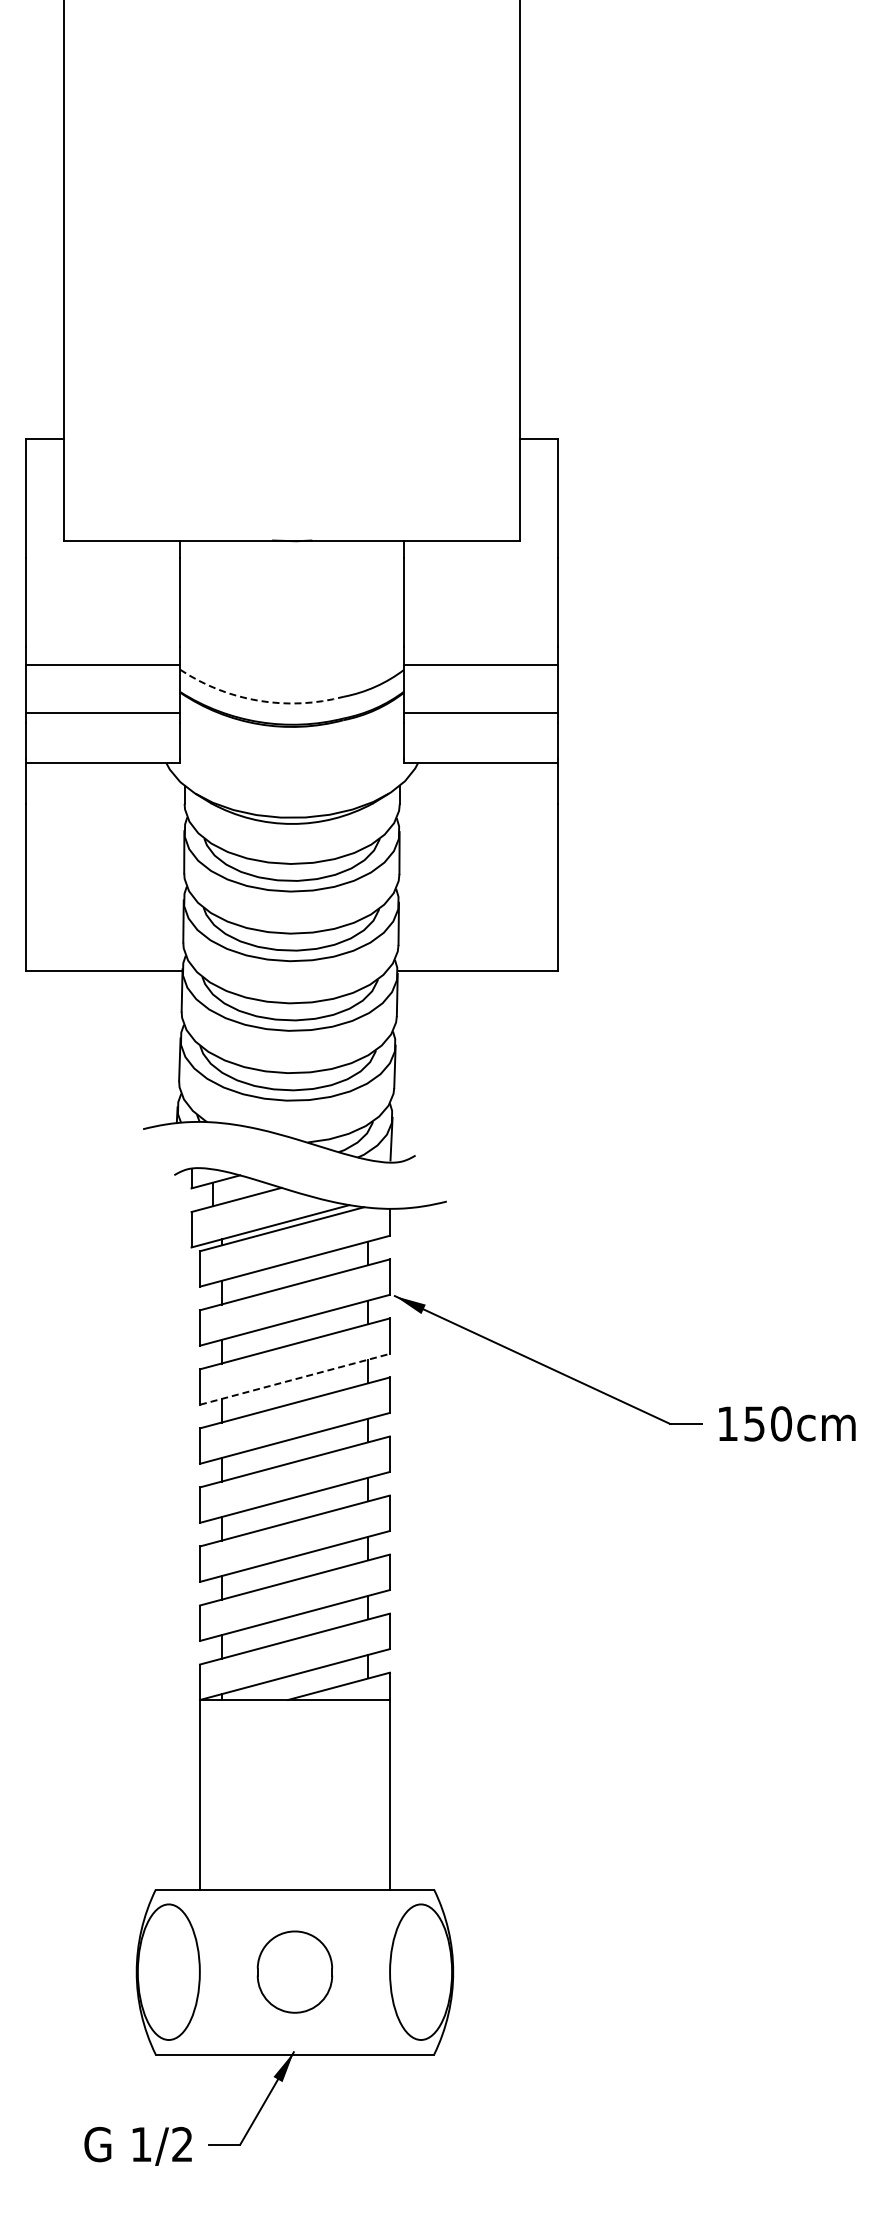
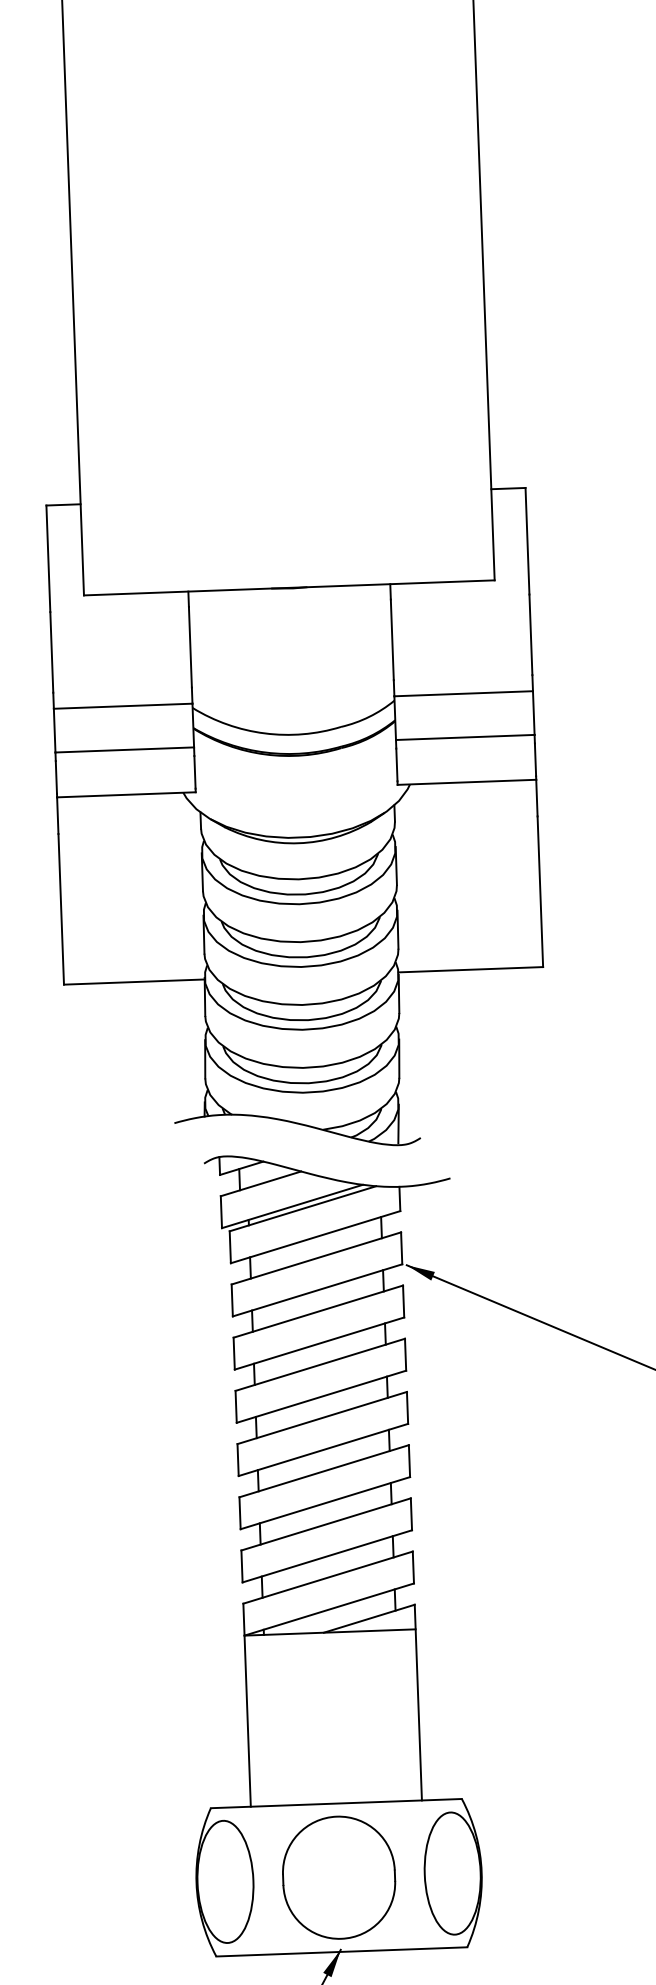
arc: (259, 700) -> (265, 733), dashed -> solid
line: (295, 1379) -> (320, 1343), dashed -> solid
part: (294, 1971) -> (338, 1877), size x1.67

